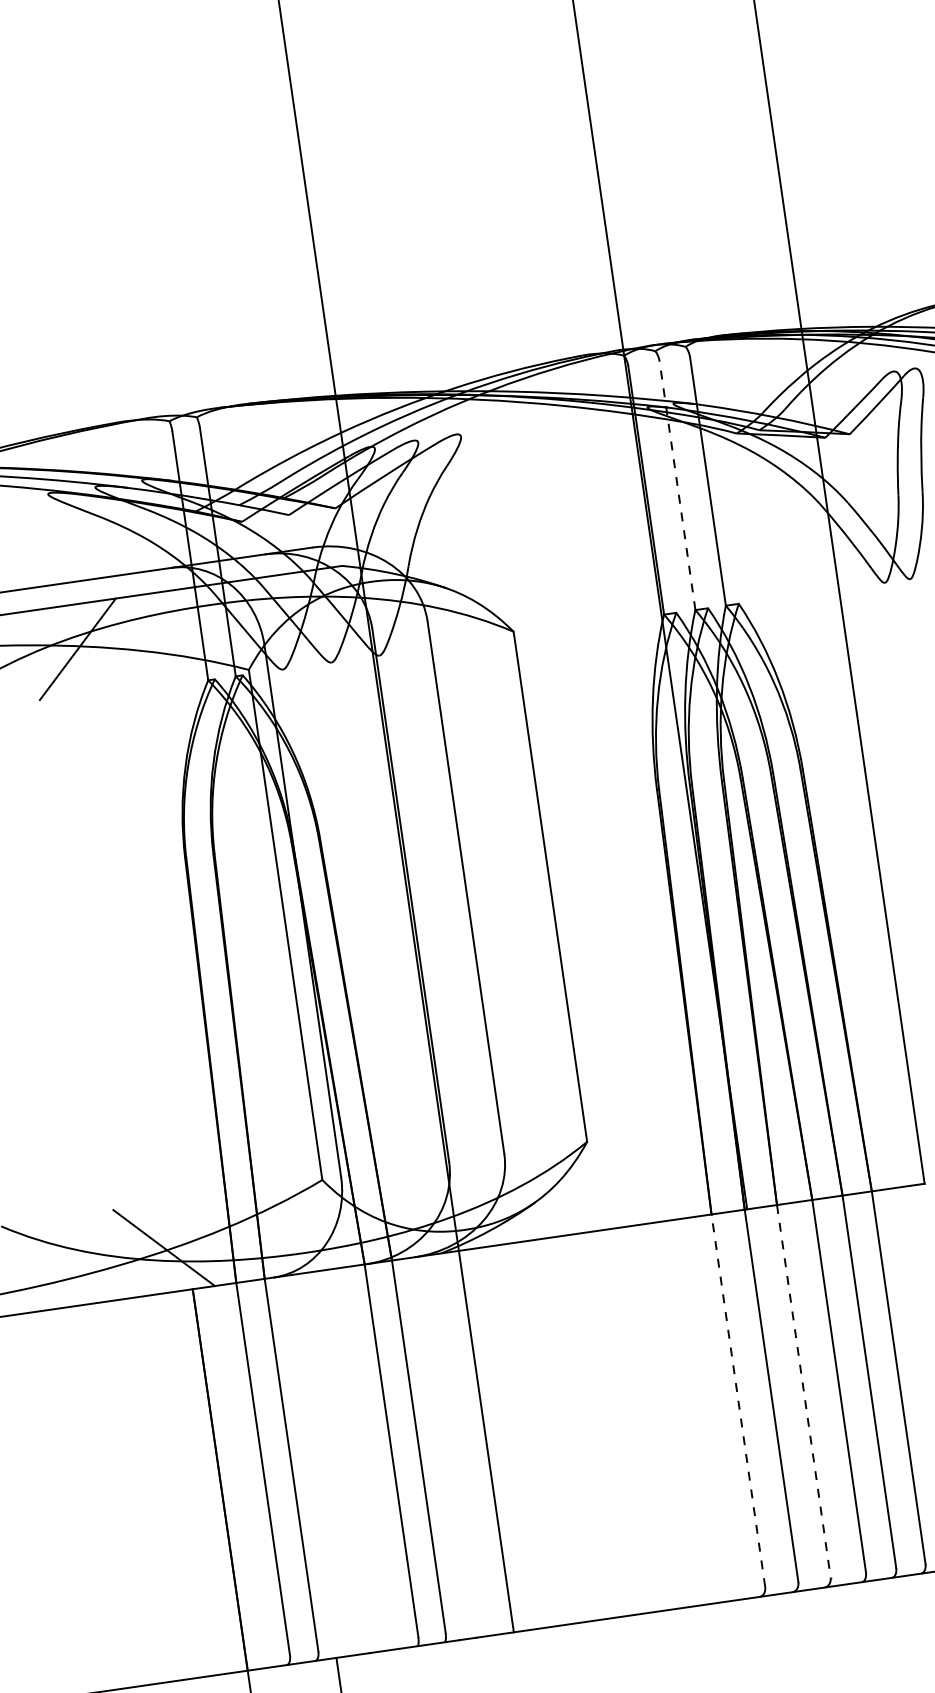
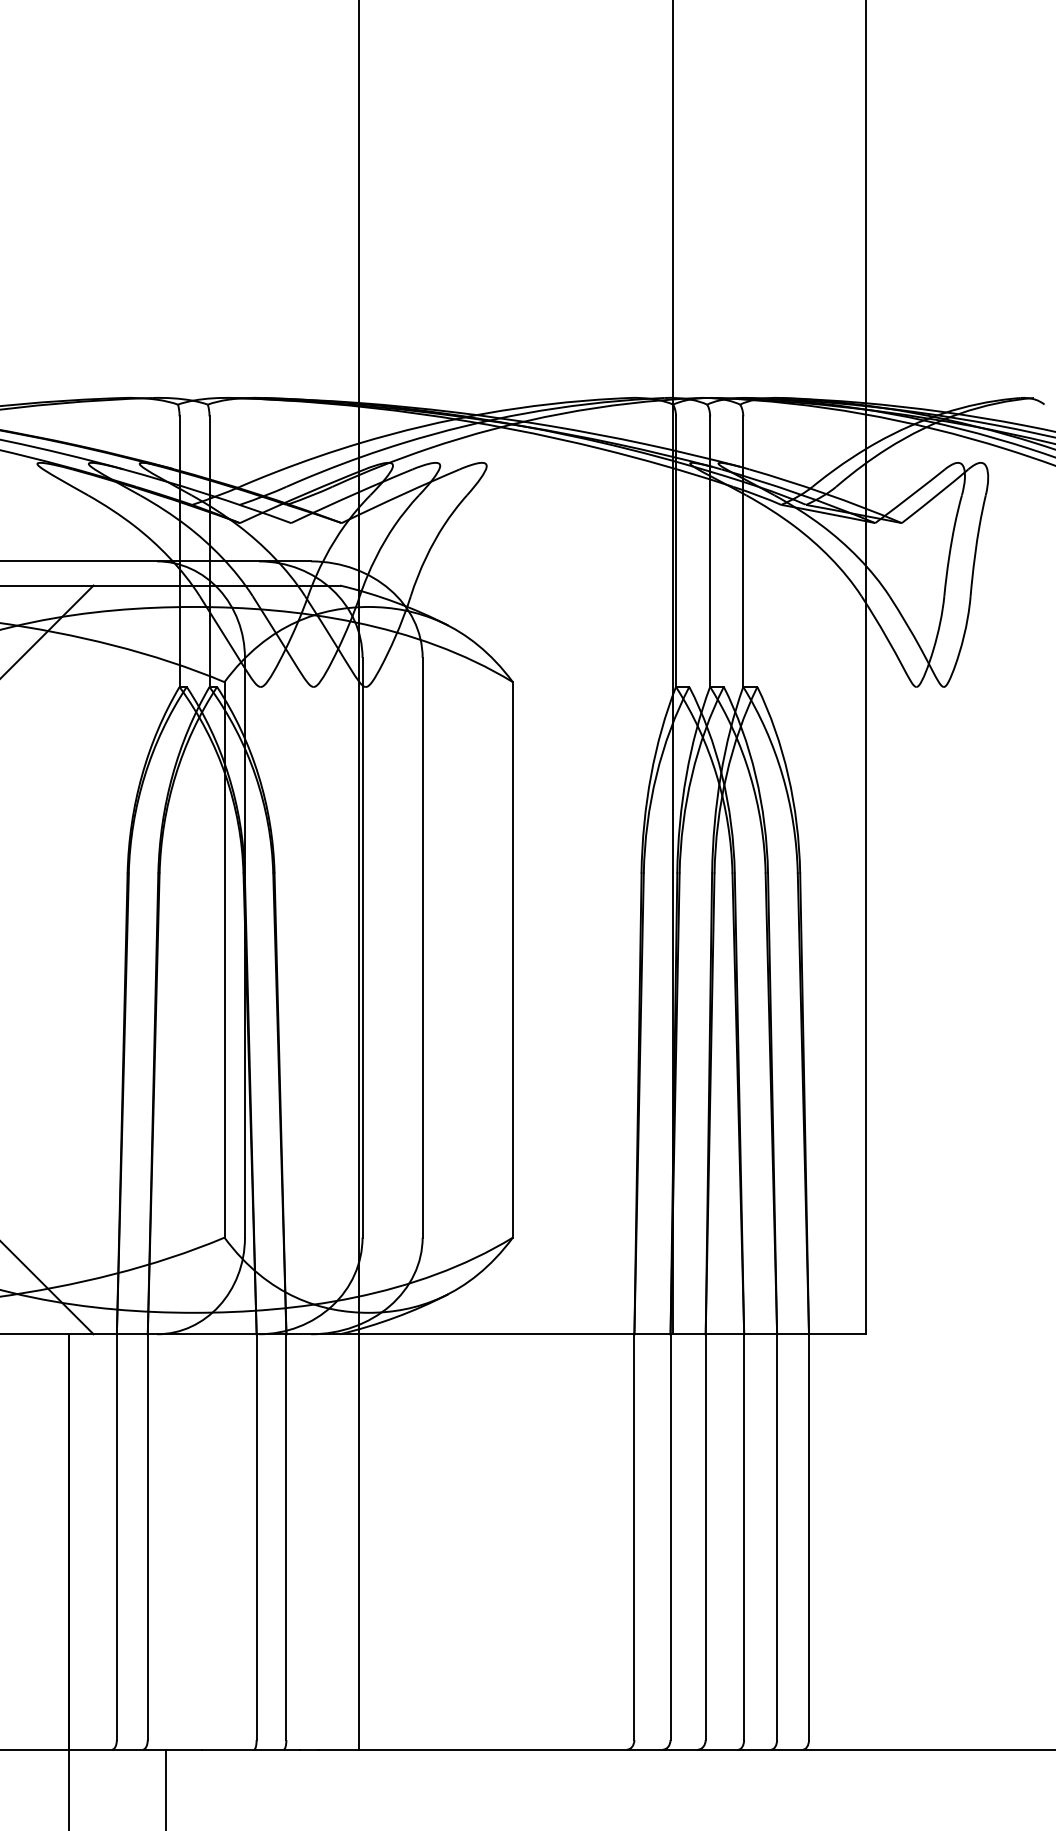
line: (677, 485) -> (710, 551), dashed -> solid
line: (803, 1391) -> (705, 1537), dashed -> solid
line: (738, 1401) -> (634, 1537), dashed -> solid

